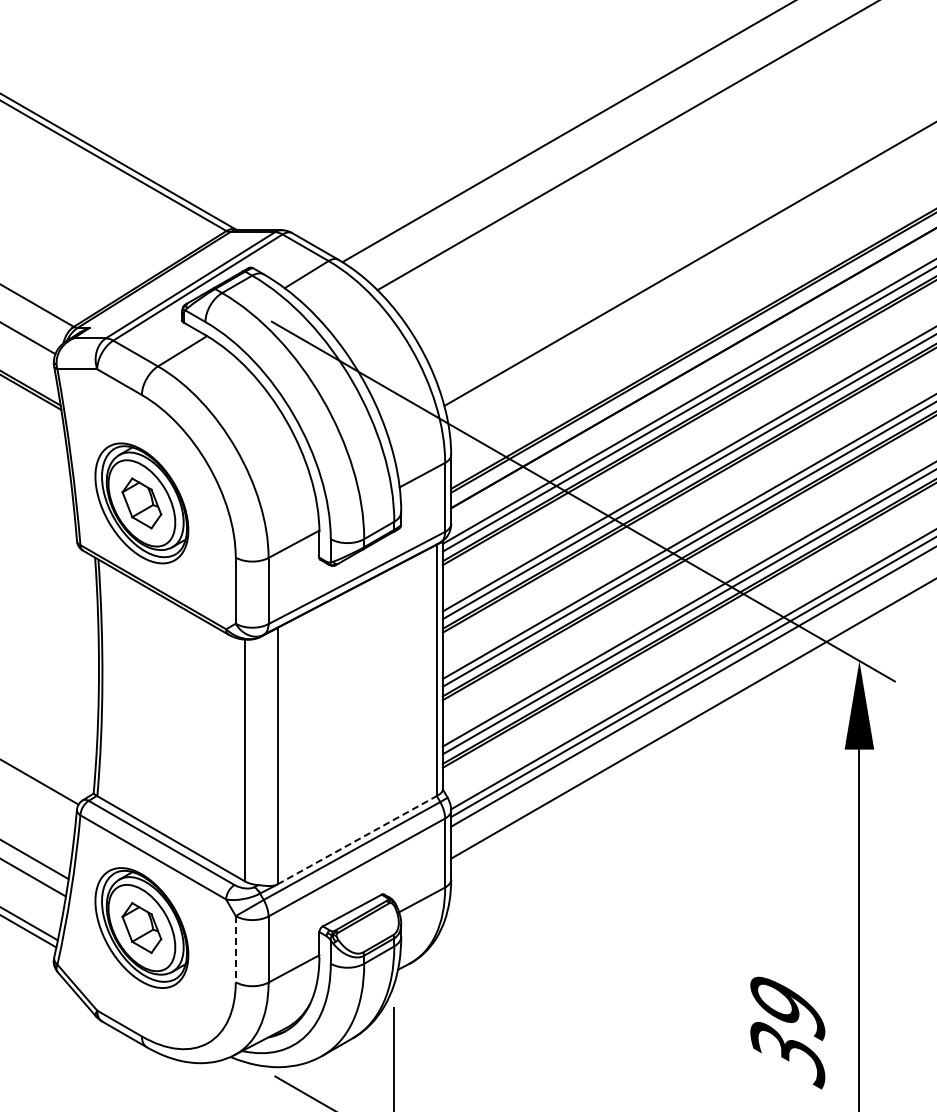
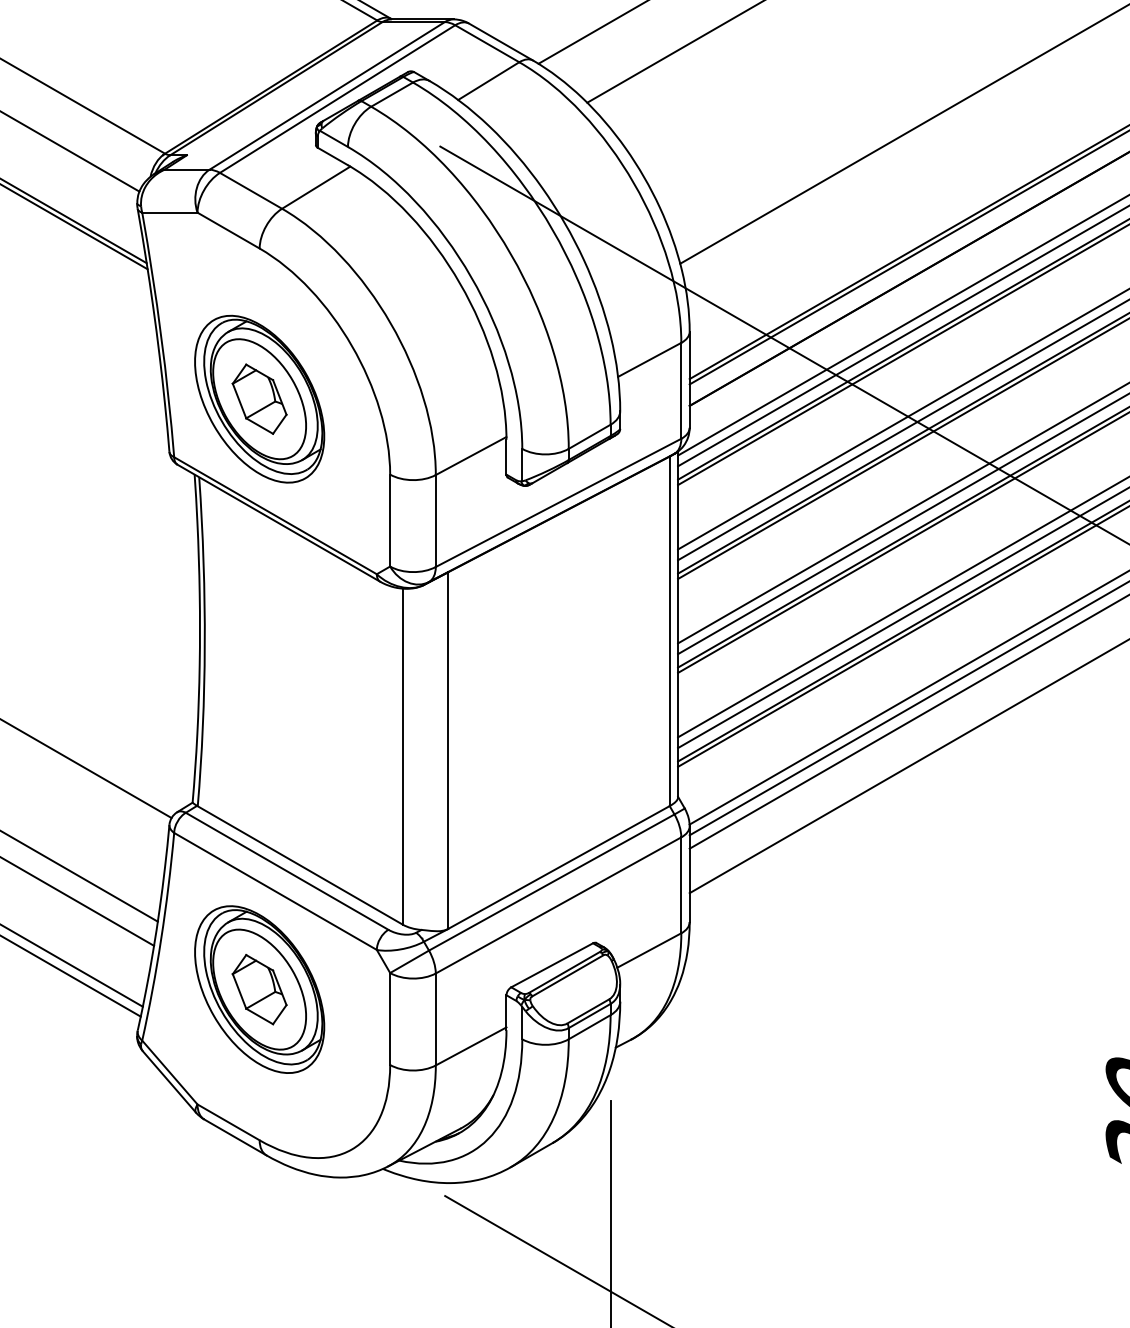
line: (357, 839) -> (559, 866), dashed -> solid
line: (235, 949) -> (389, 1019), dashed -> solid

